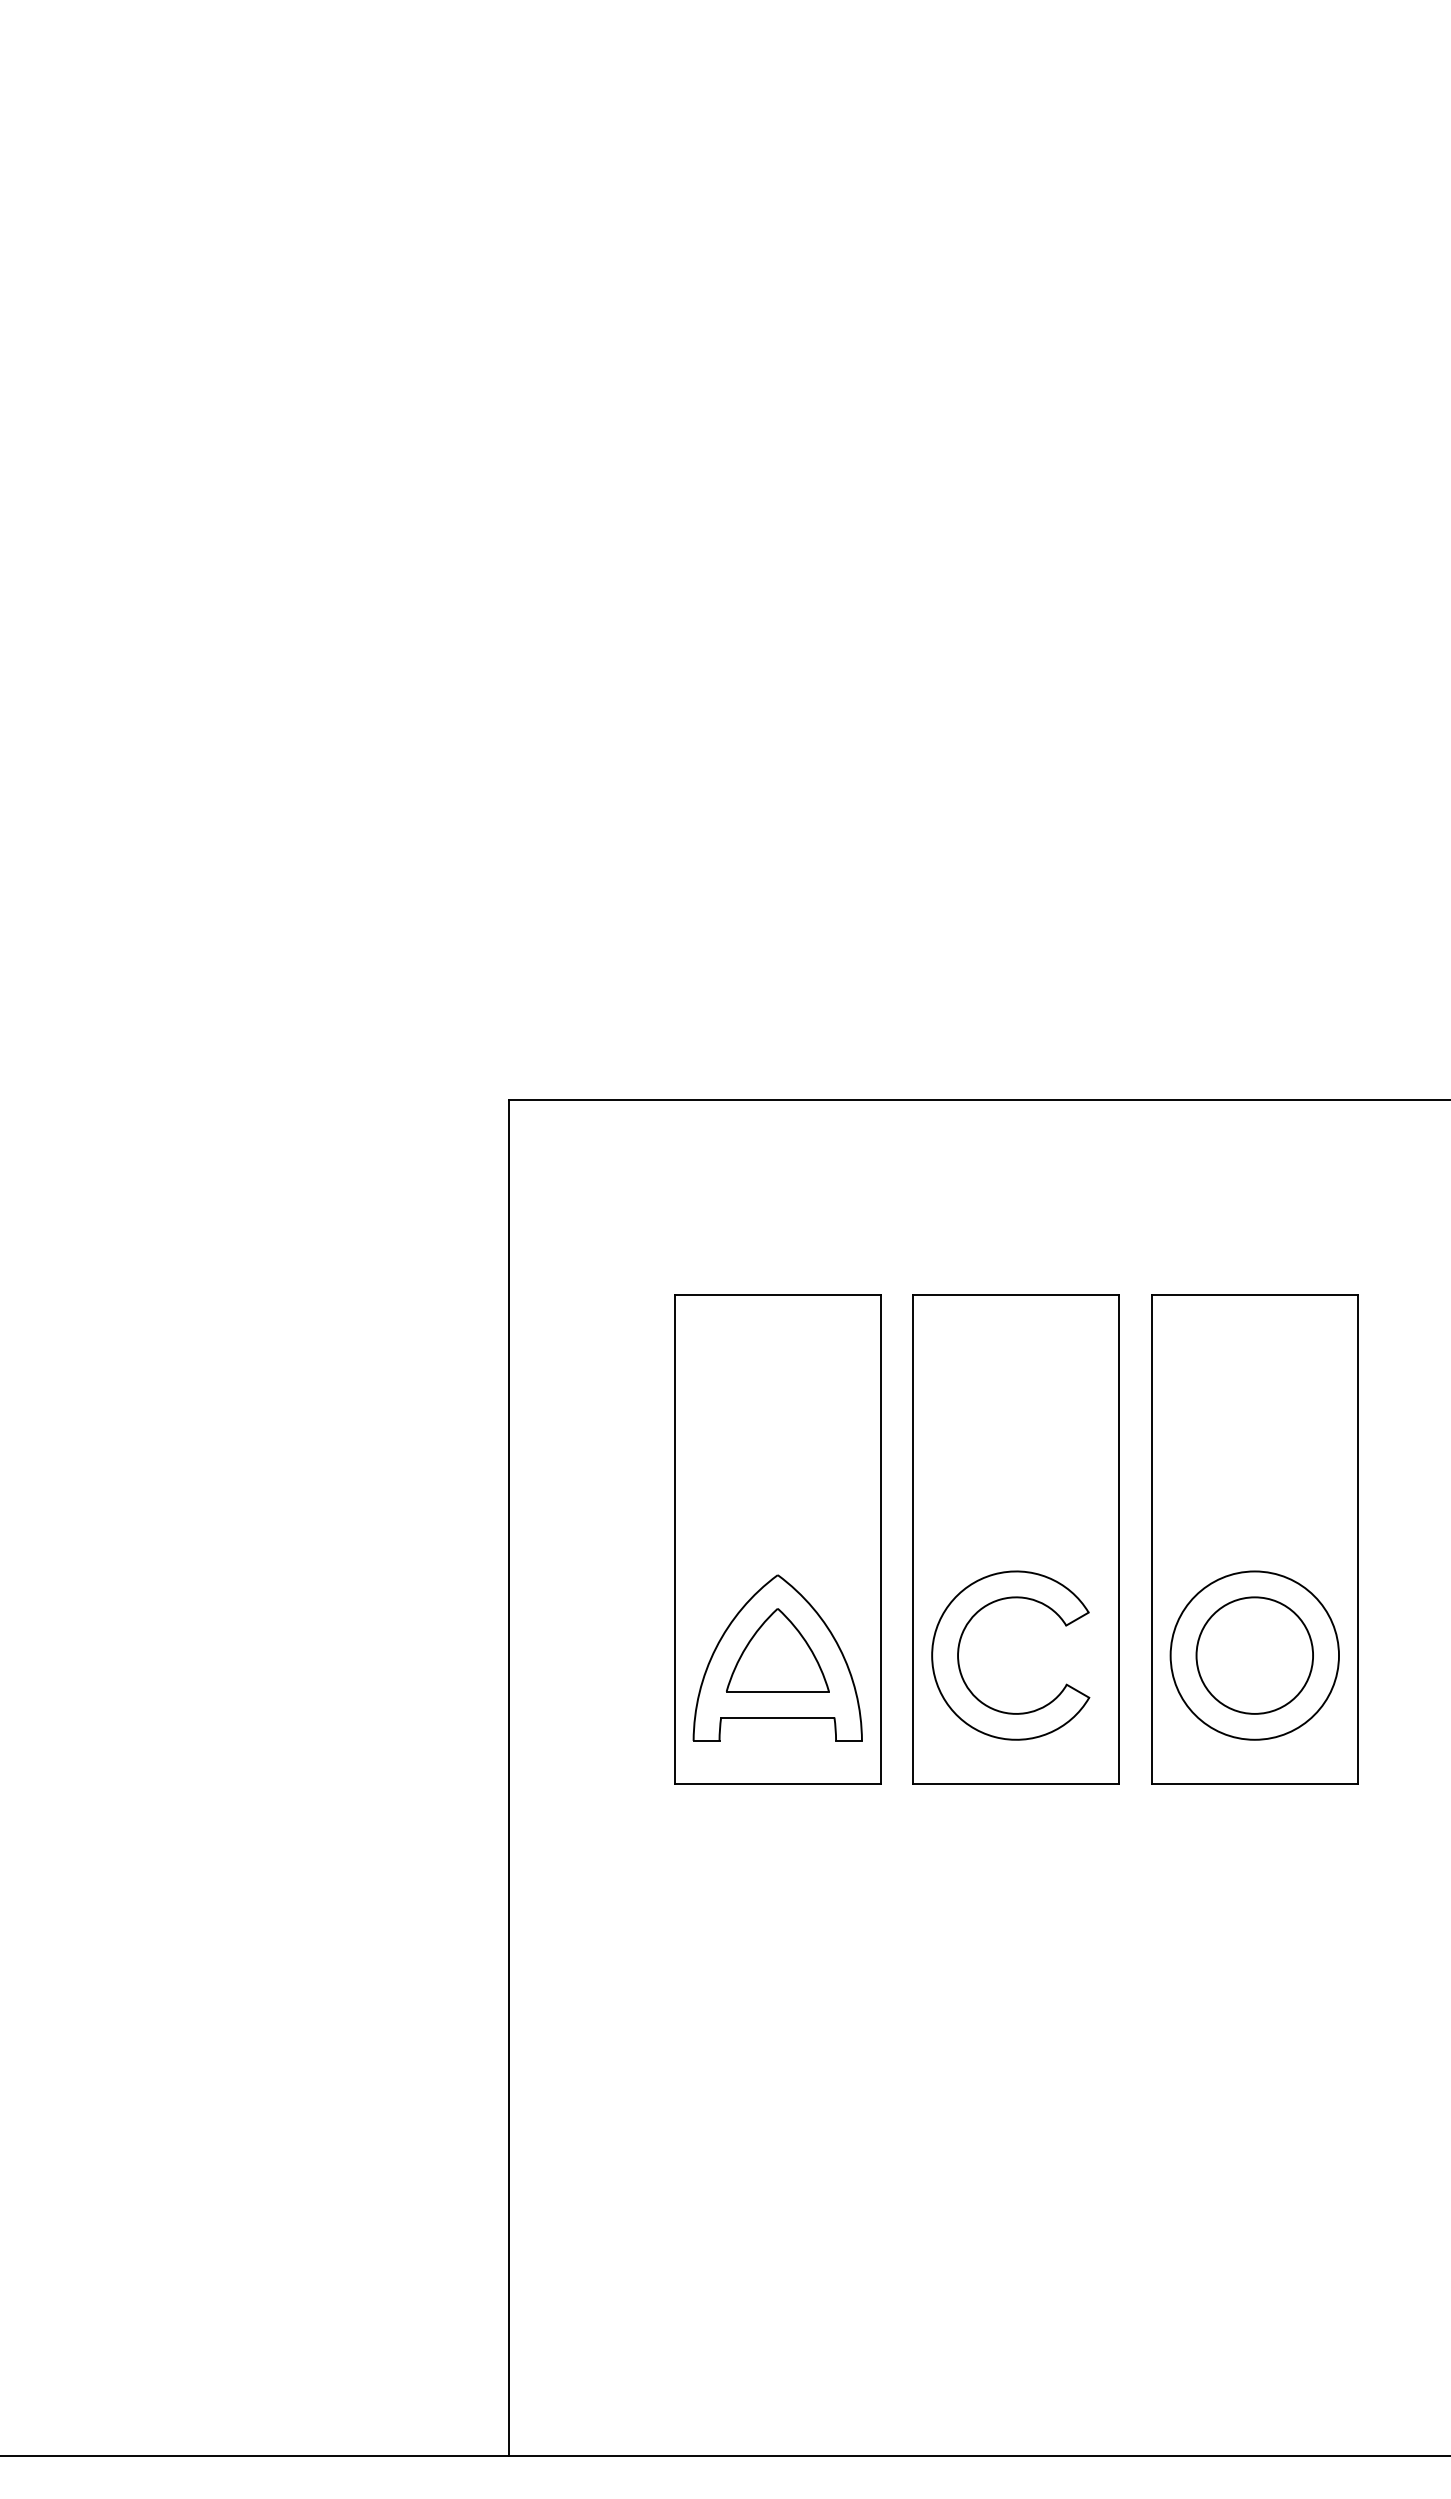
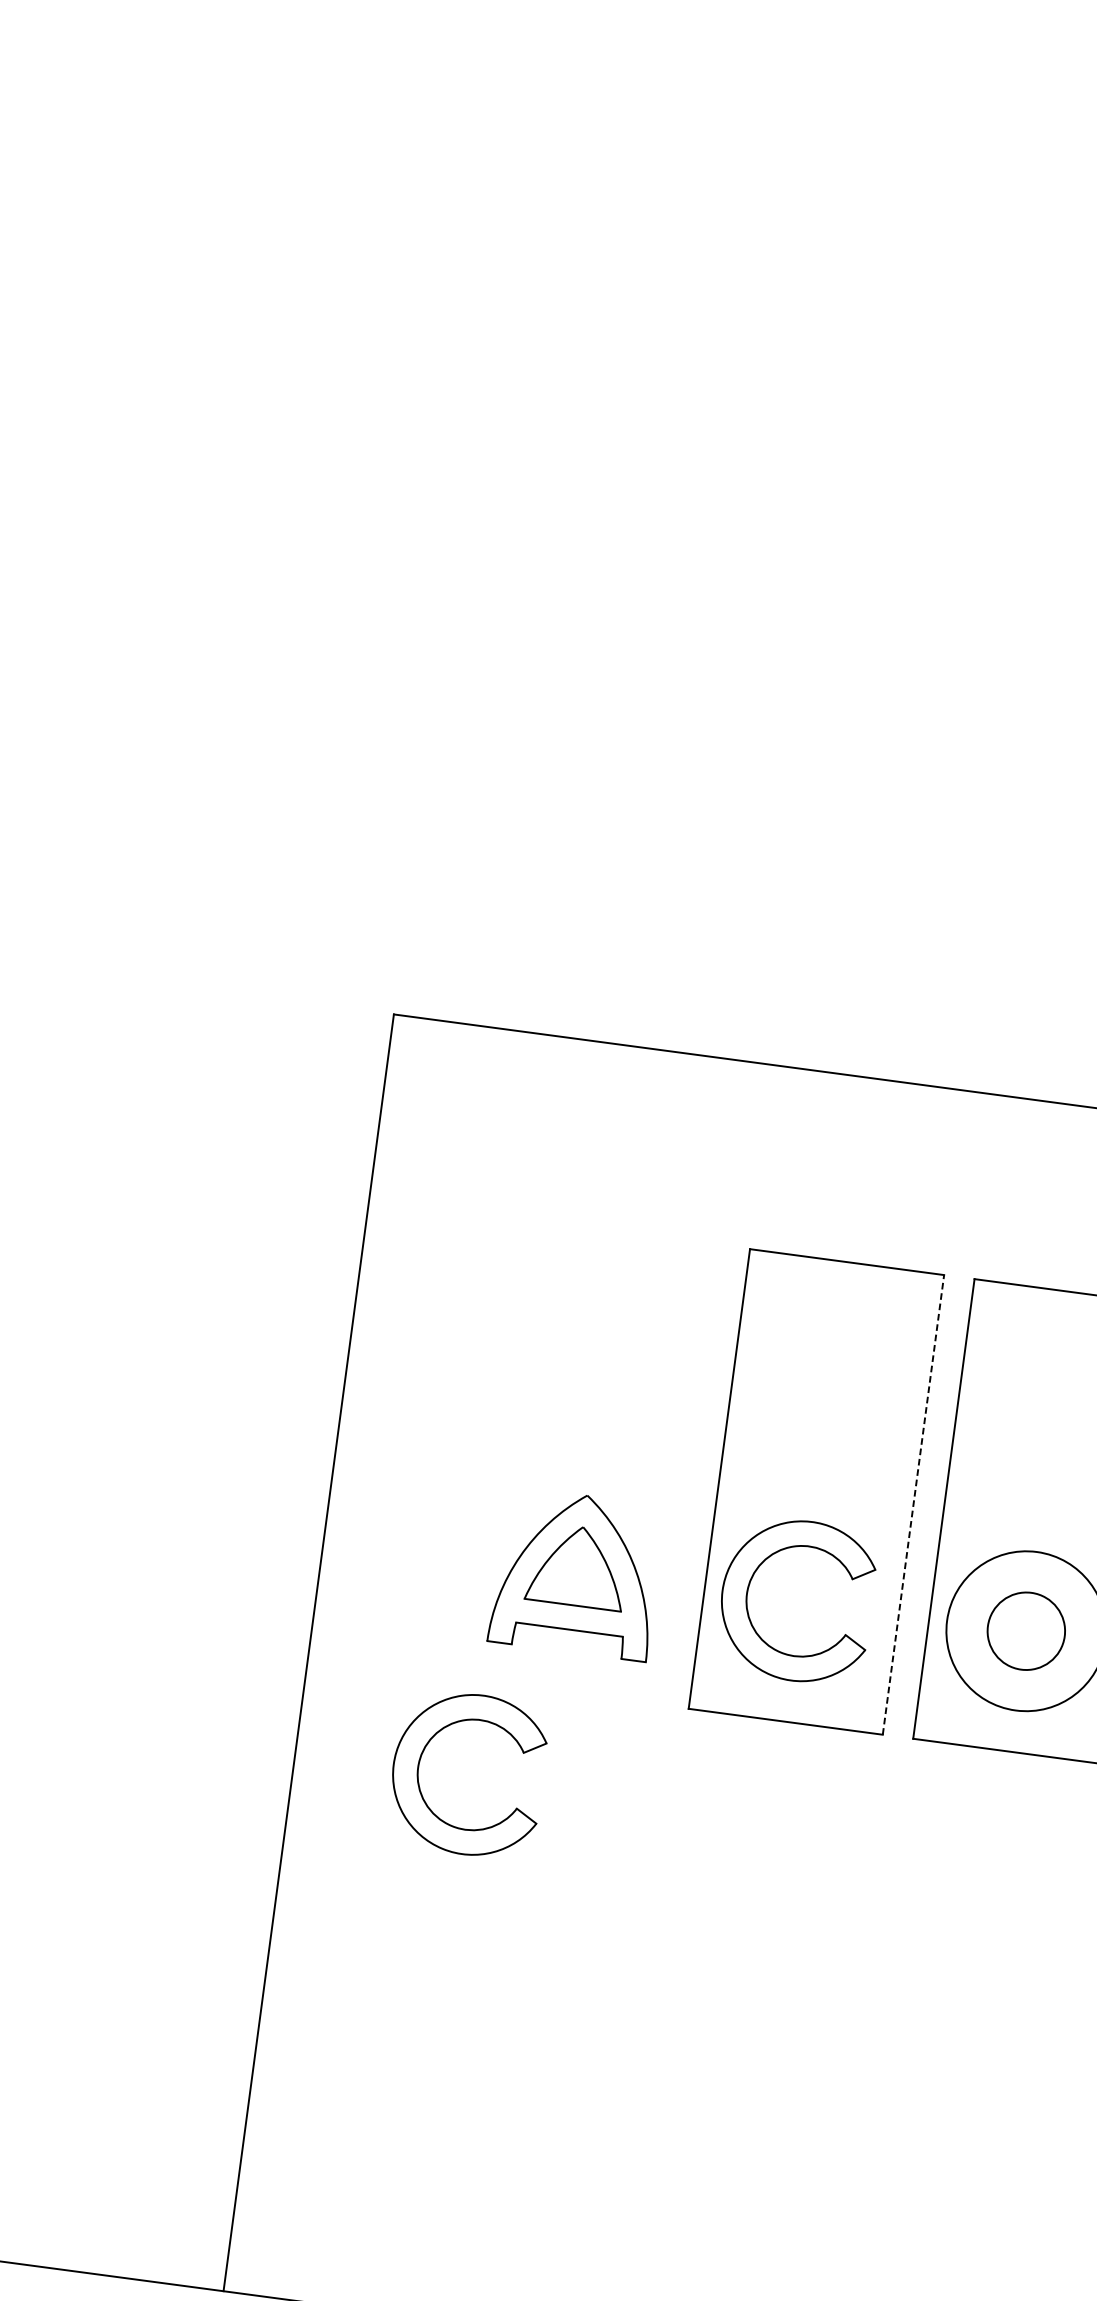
line: (1119, 1538) -> (913, 1503), solid -> dashed
part: (777, 1539) -> (591, 1461), removed
circle: (1254, 1655) -> (1026, 1631), size x0.7
part: (640, 1879) -> (419, 1764), added

